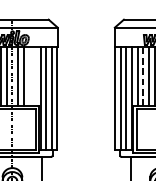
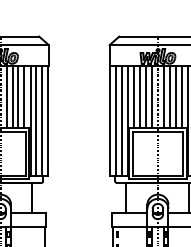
line: (29, 75) -> (18, 96), added
line: (34, 75) -> (24, 96), added
line: (142, 75) -> (139, 96), dashed -> solid

